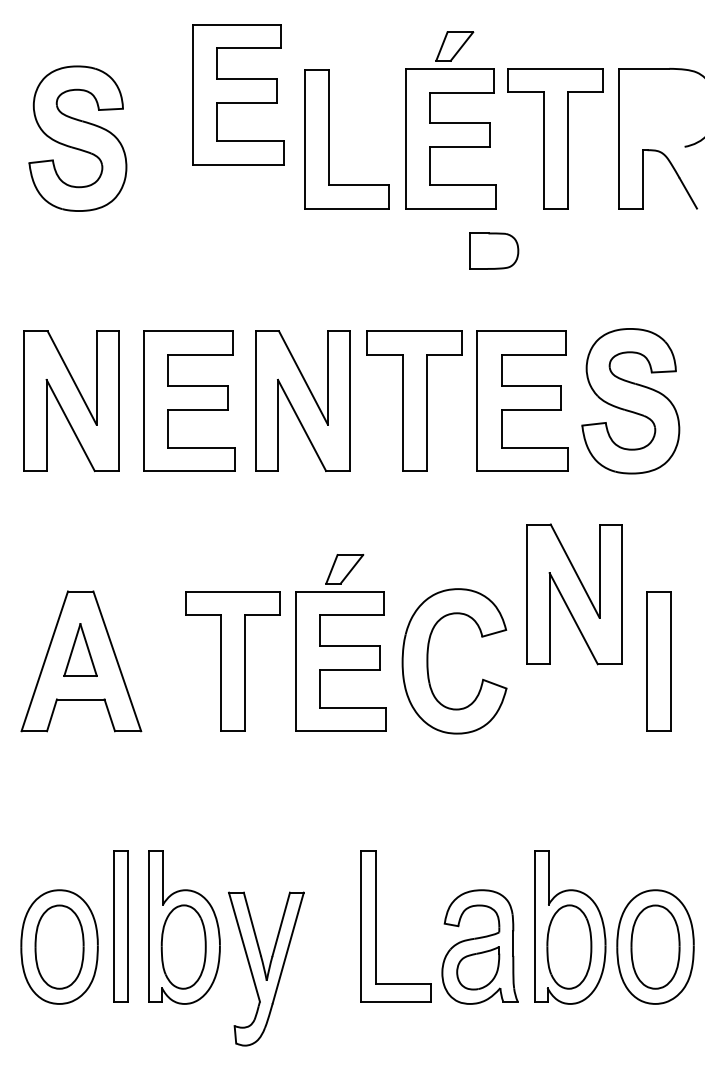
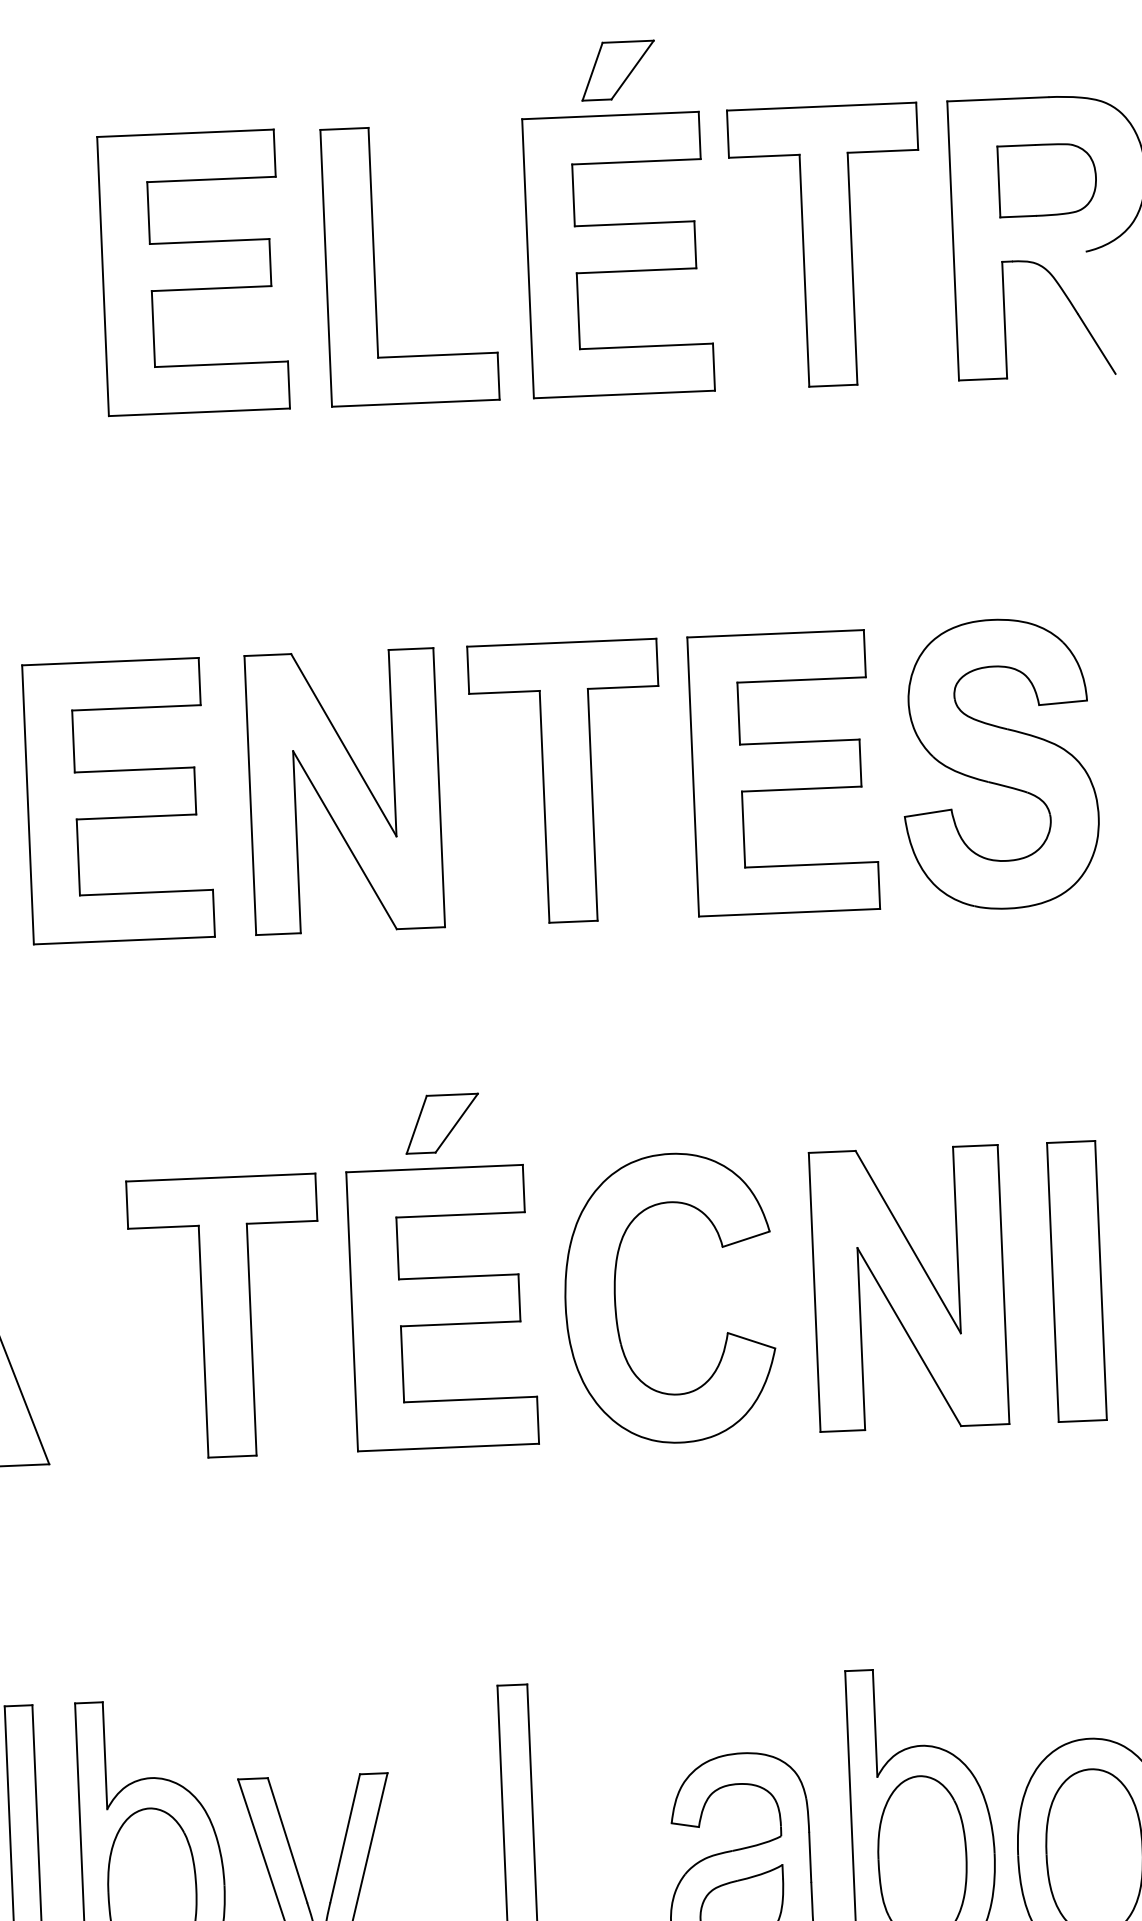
part: (238, 94) -> (194, 272), moved
part: (494, 250) -> (1048, 178), moved
part: (574, 594) -> (908, 1288), moved

